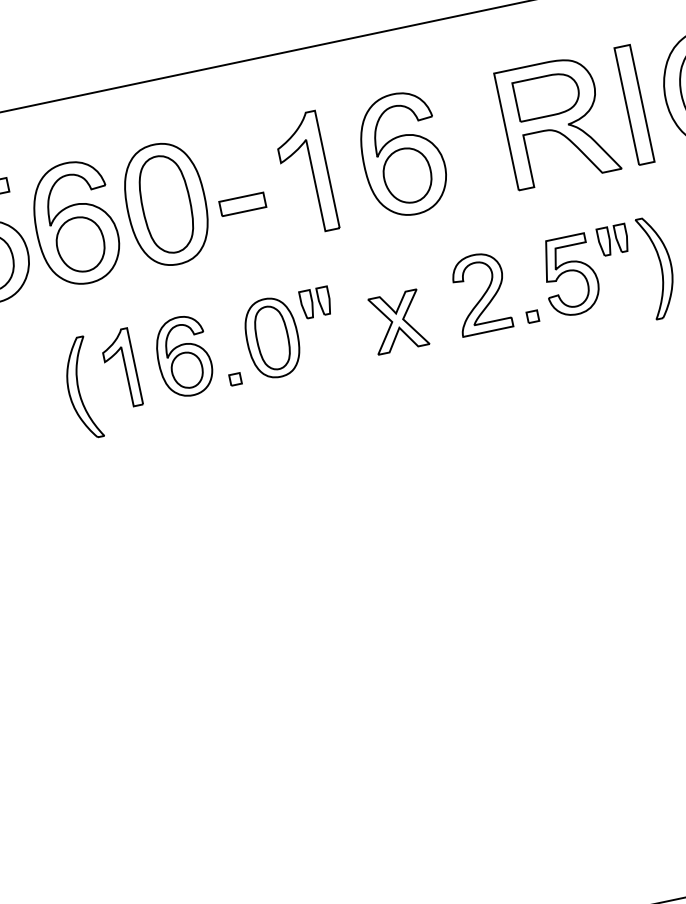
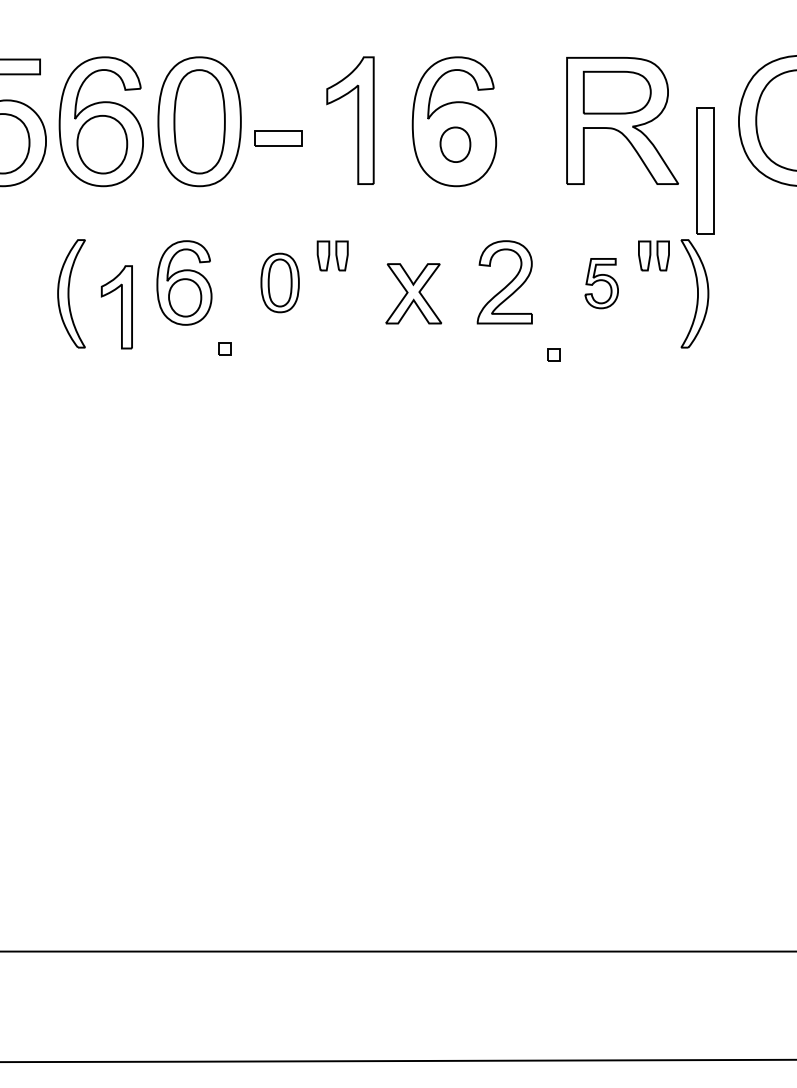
part: (634, 104) -> (705, 170), moved
part: (407, 175) -> (455, 144), size x0.6
part: (570, 275) -> (601, 283), size x0.6
part: (532, 316) -> (553, 354), moved
part: (271, 337) -> (279, 282), size x0.7
part: (120, 369) -> (116, 307), moved
part: (234, 379) -> (224, 348), moved

